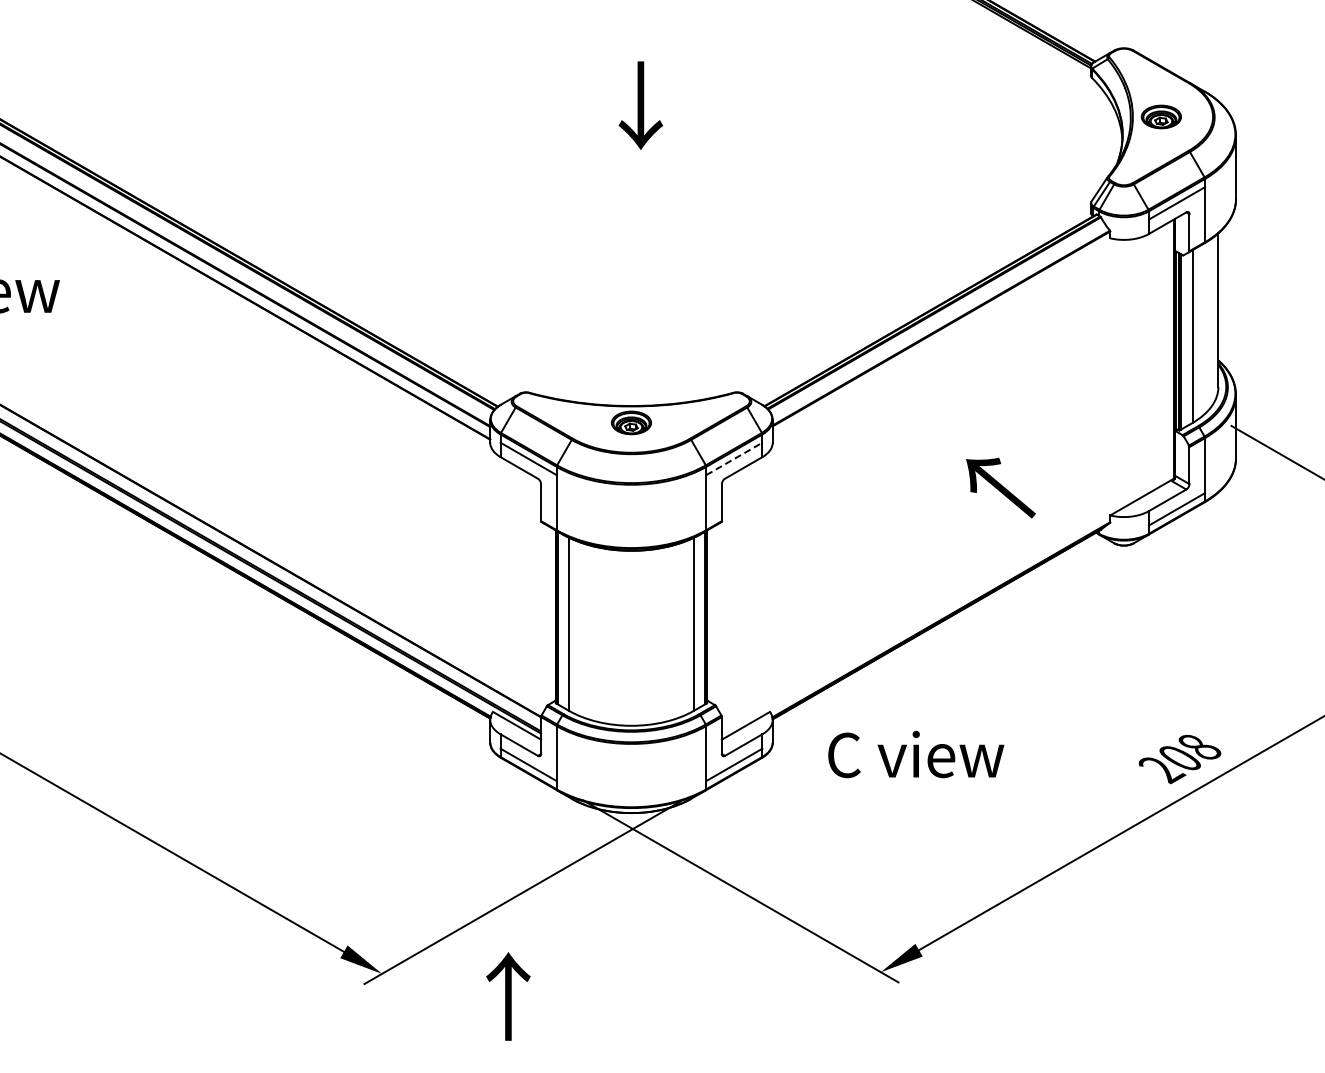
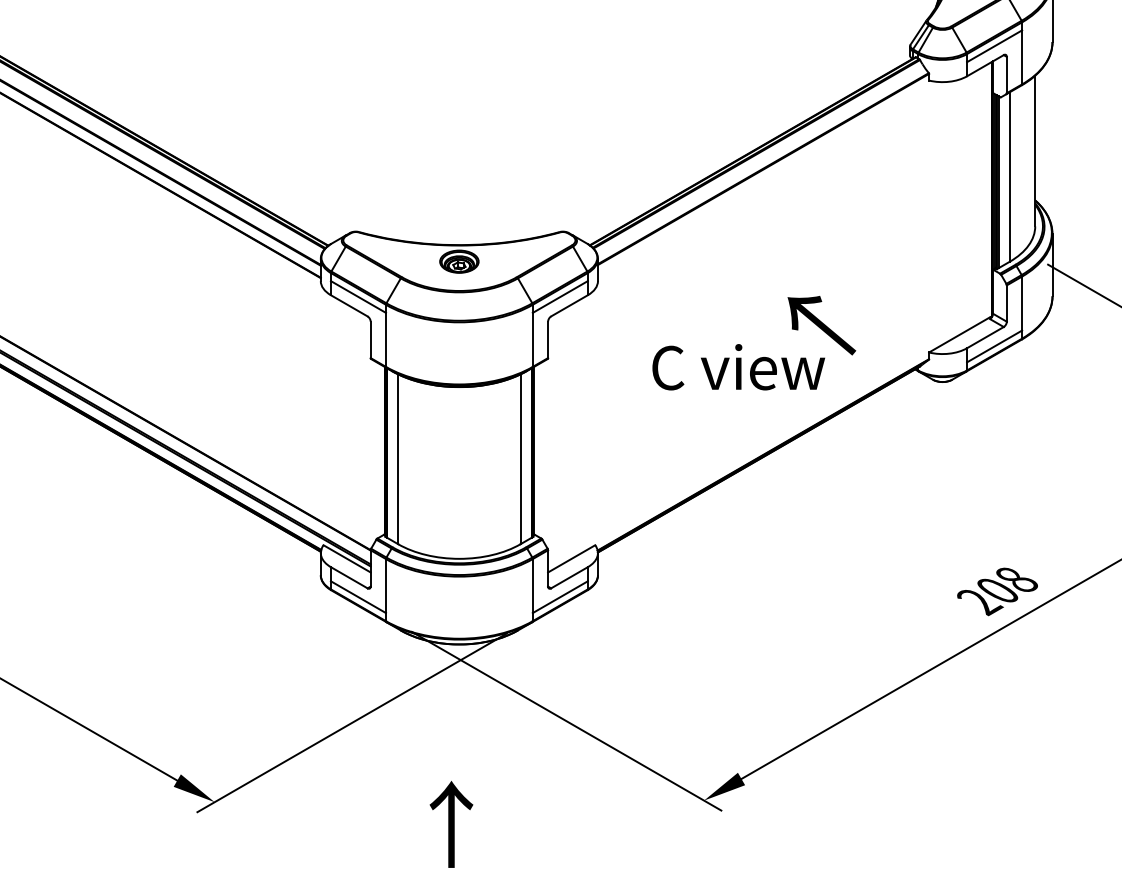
line: (734, 458) -> (560, 296), dashed -> solid
text: (916, 754) -> (739, 367), moved
text: (508, 996) -> (451, 824), moved

